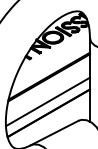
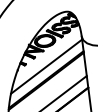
line: (50, 63) -> (45, 66), added

